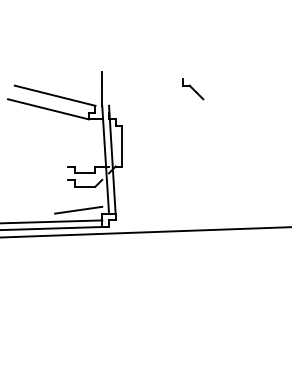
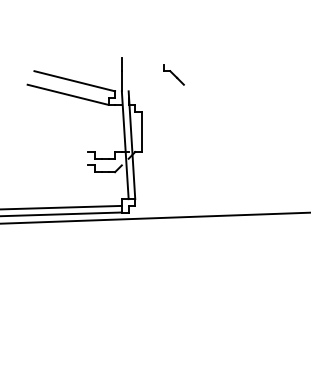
part: (192, 89) -> (173, 74), moved
line: (77, 210) -> (97, 195), removed

